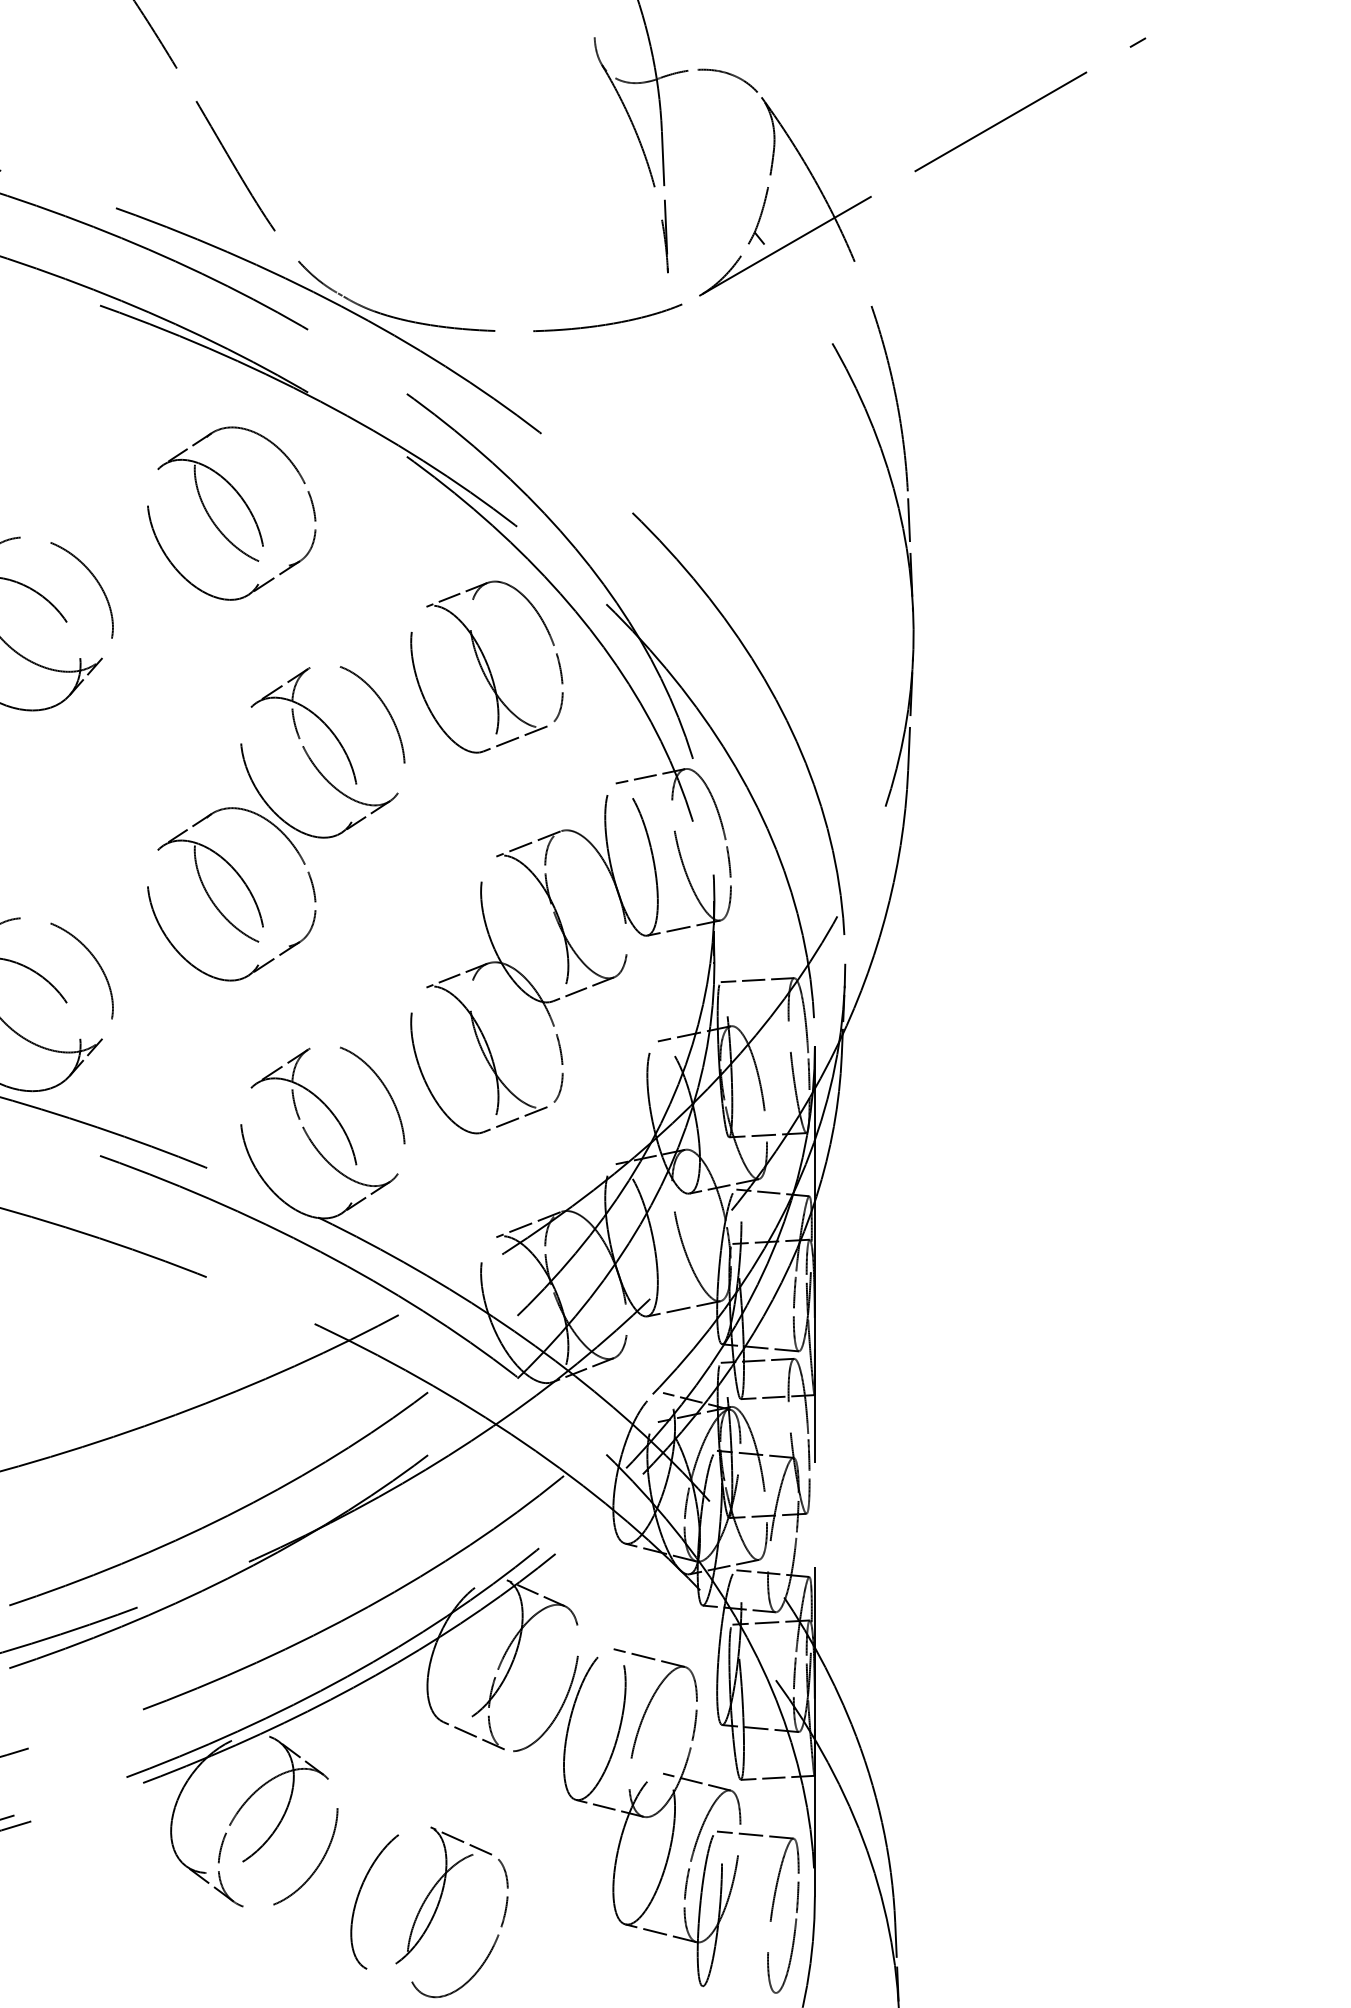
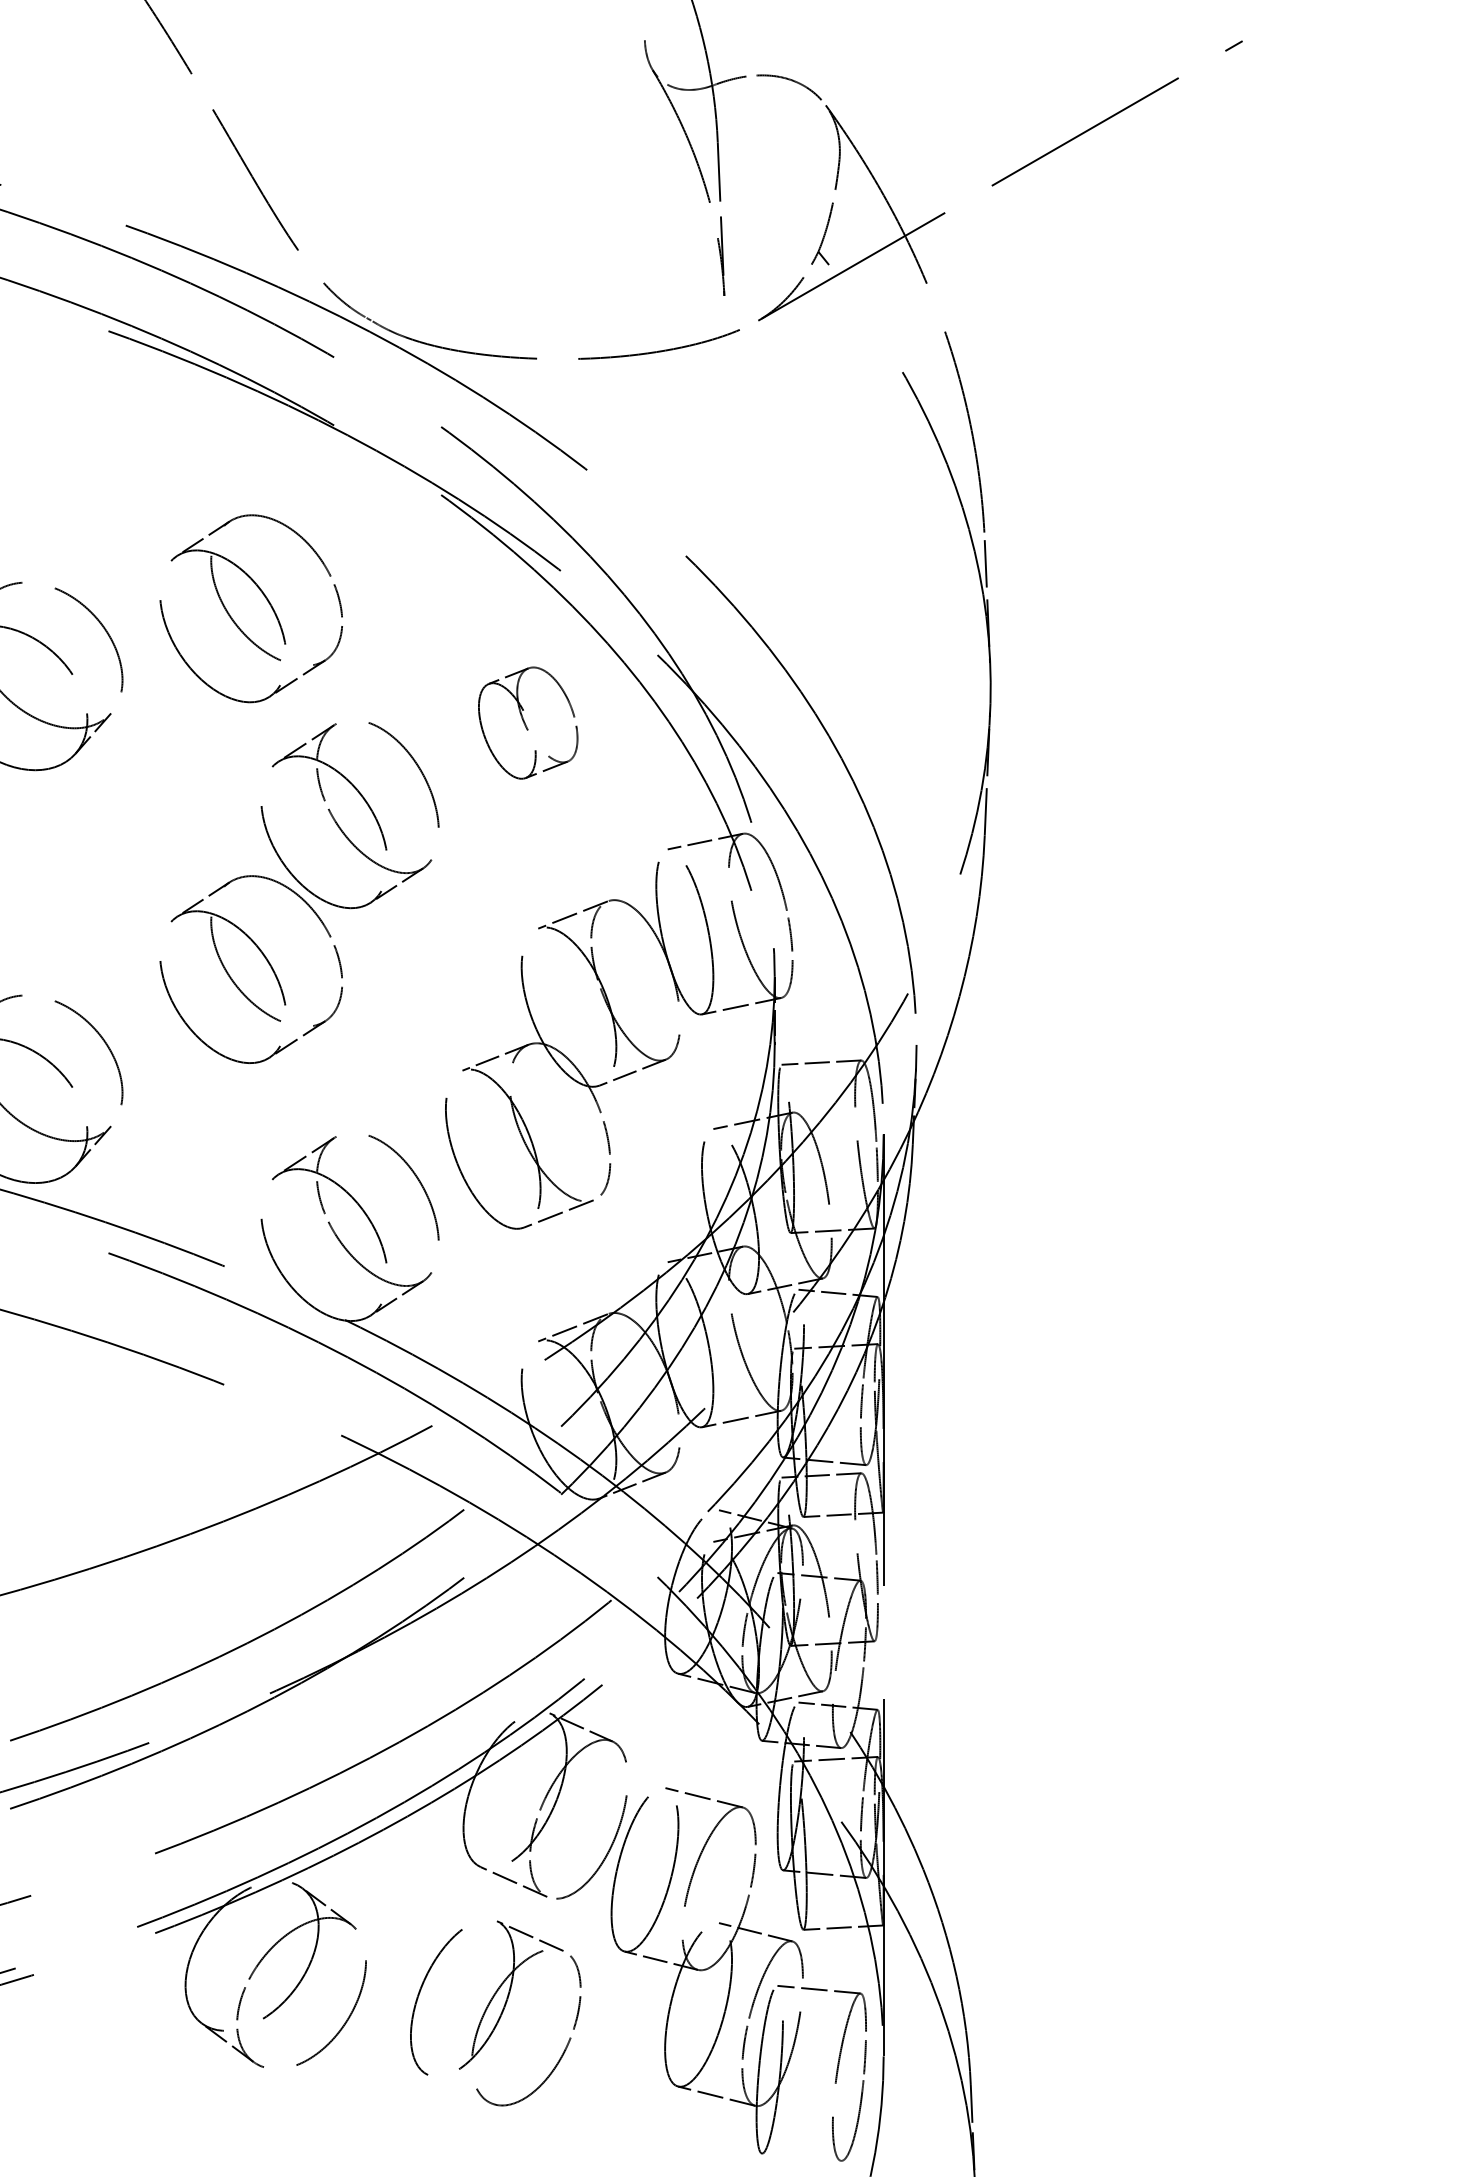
part: (245, 506) -> (266, 600), moved
part: (487, 666) -> (528, 722), size x0.6
part: (429, 1912) -> (495, 2013), moved

